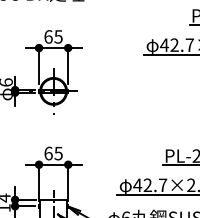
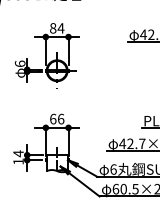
text: (54, 37) -> (57, 28), 65 -> 84
text: (57, 152) -> (60, 118), 65 -> 66

